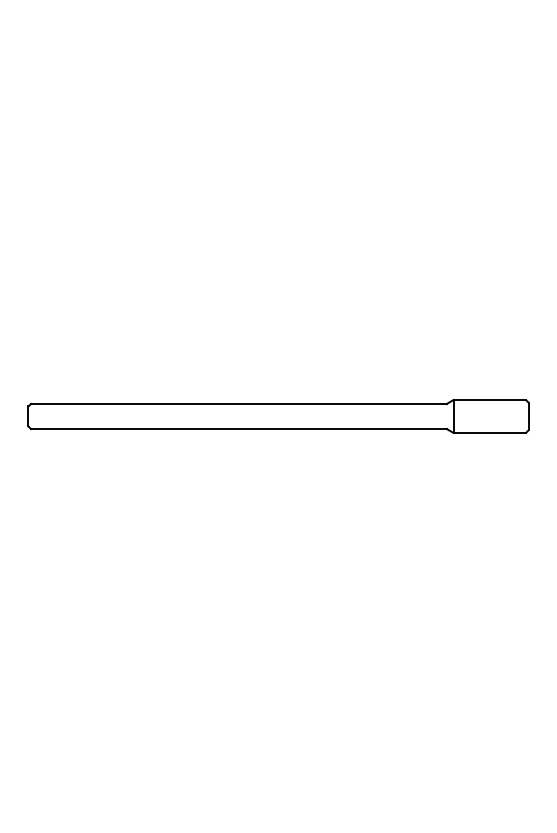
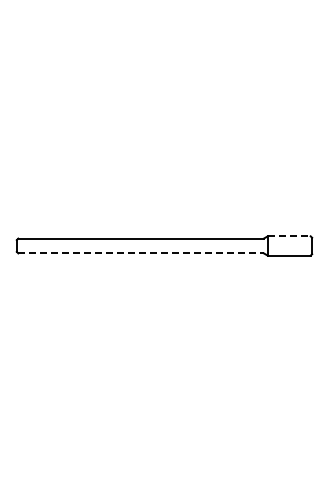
line: (490, 400) -> (289, 236), solid -> dashed
line: (239, 429) -> (141, 253), solid -> dashed

